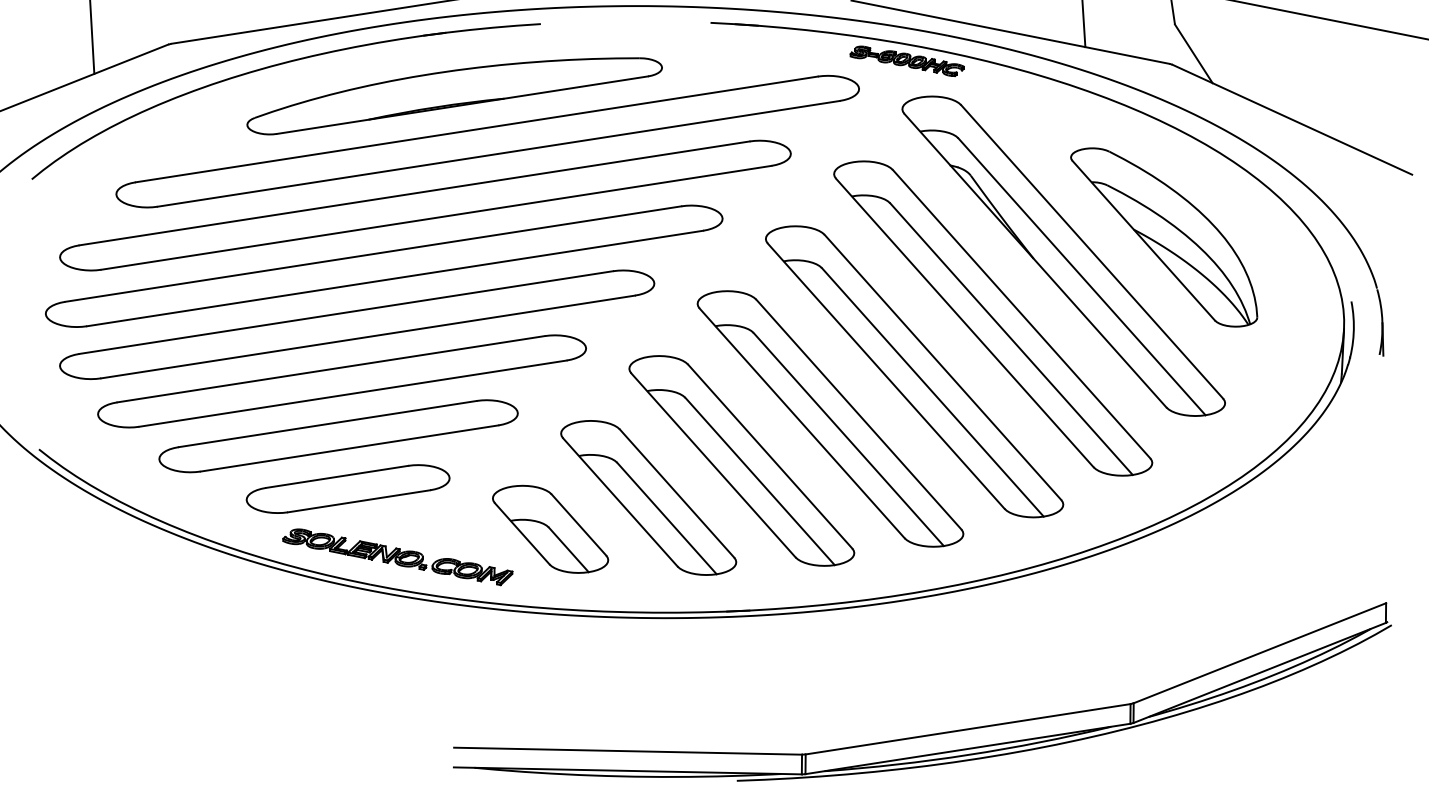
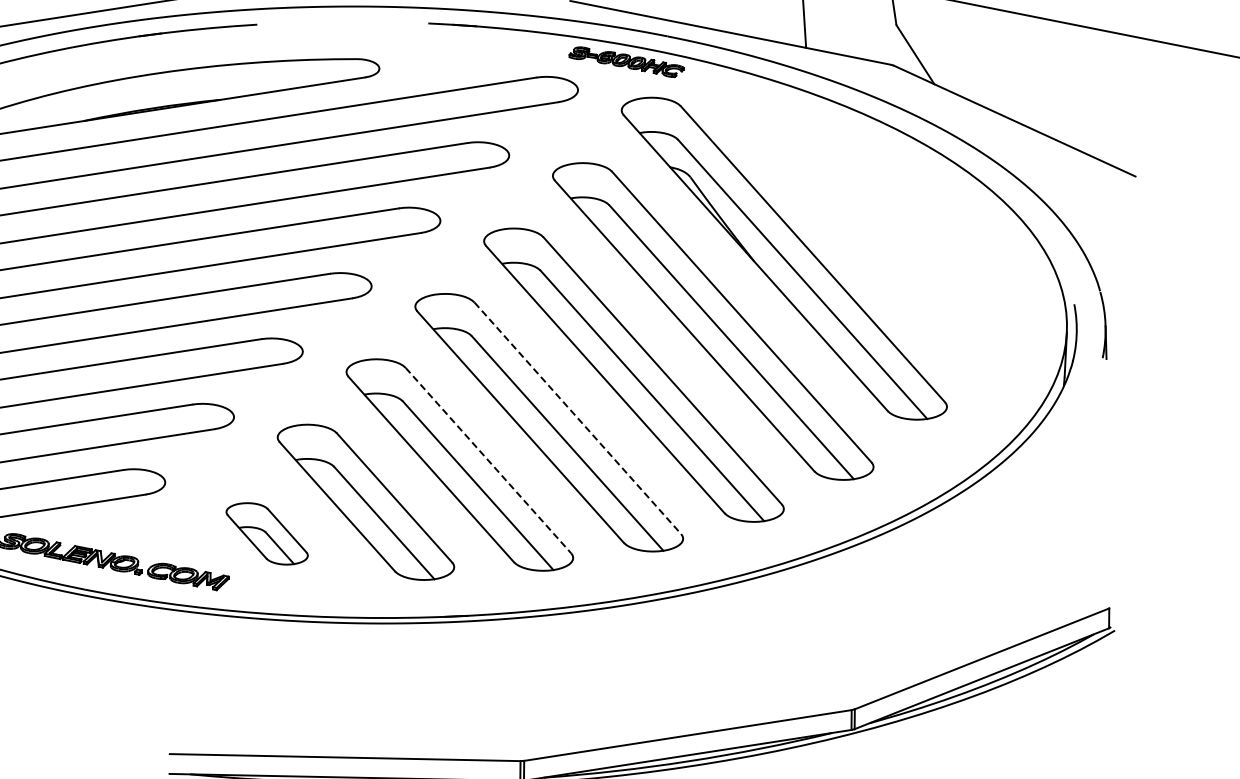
part: (1164, 237) -> (885, 239), removed
line: (858, 414) -> (577, 418), solid -> dashed
line: (770, 456) -> (488, 460), solid -> dashed
part: (550, 528) -> (266, 533), size x0.7

